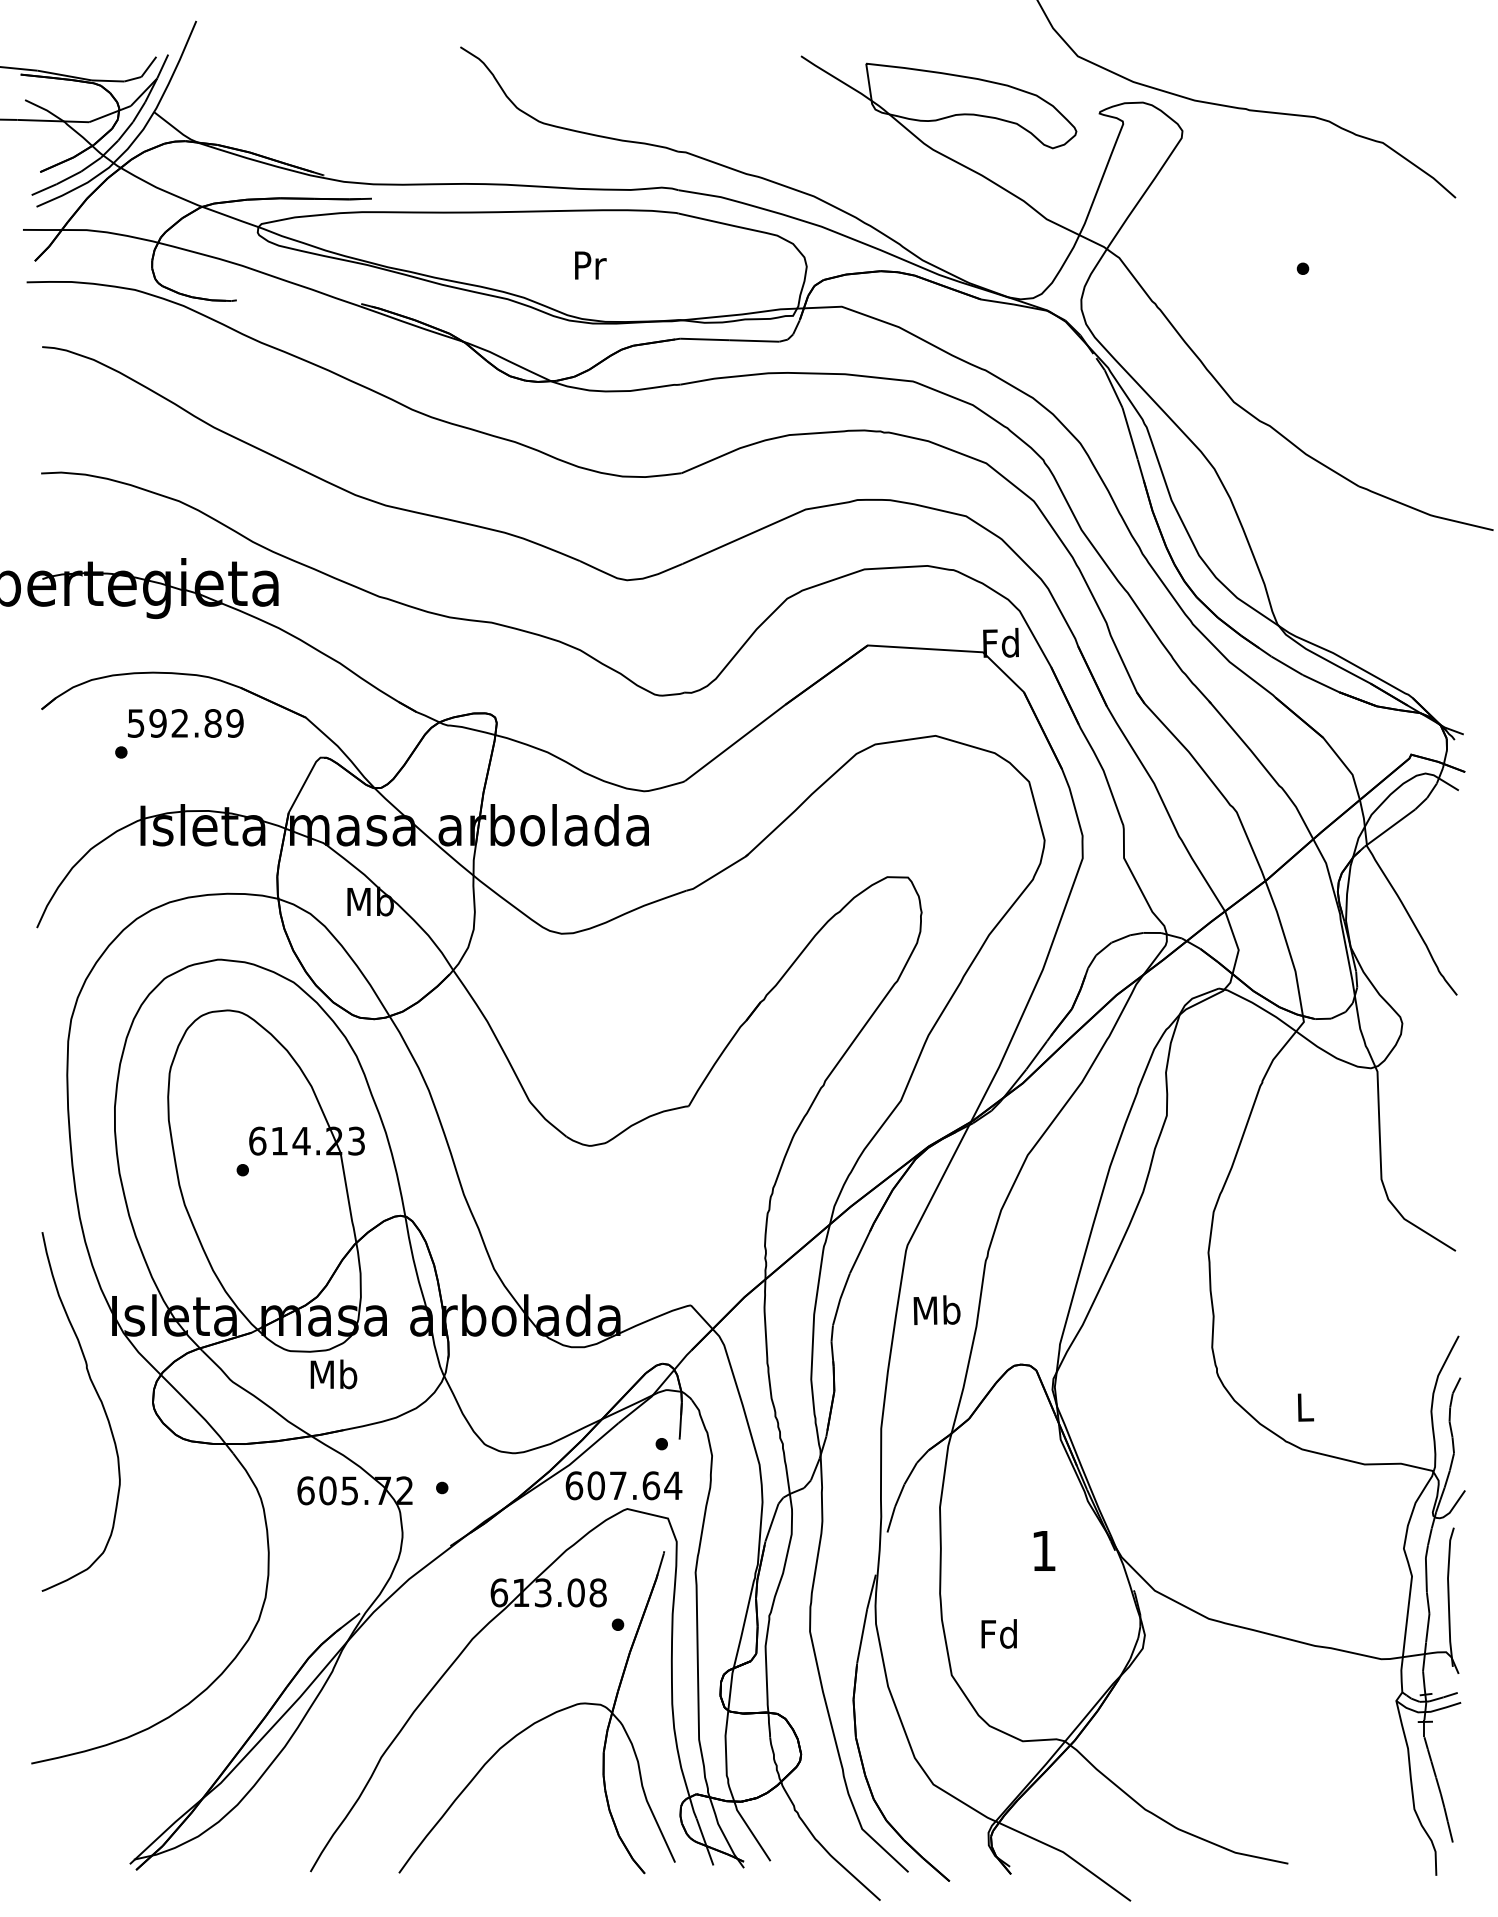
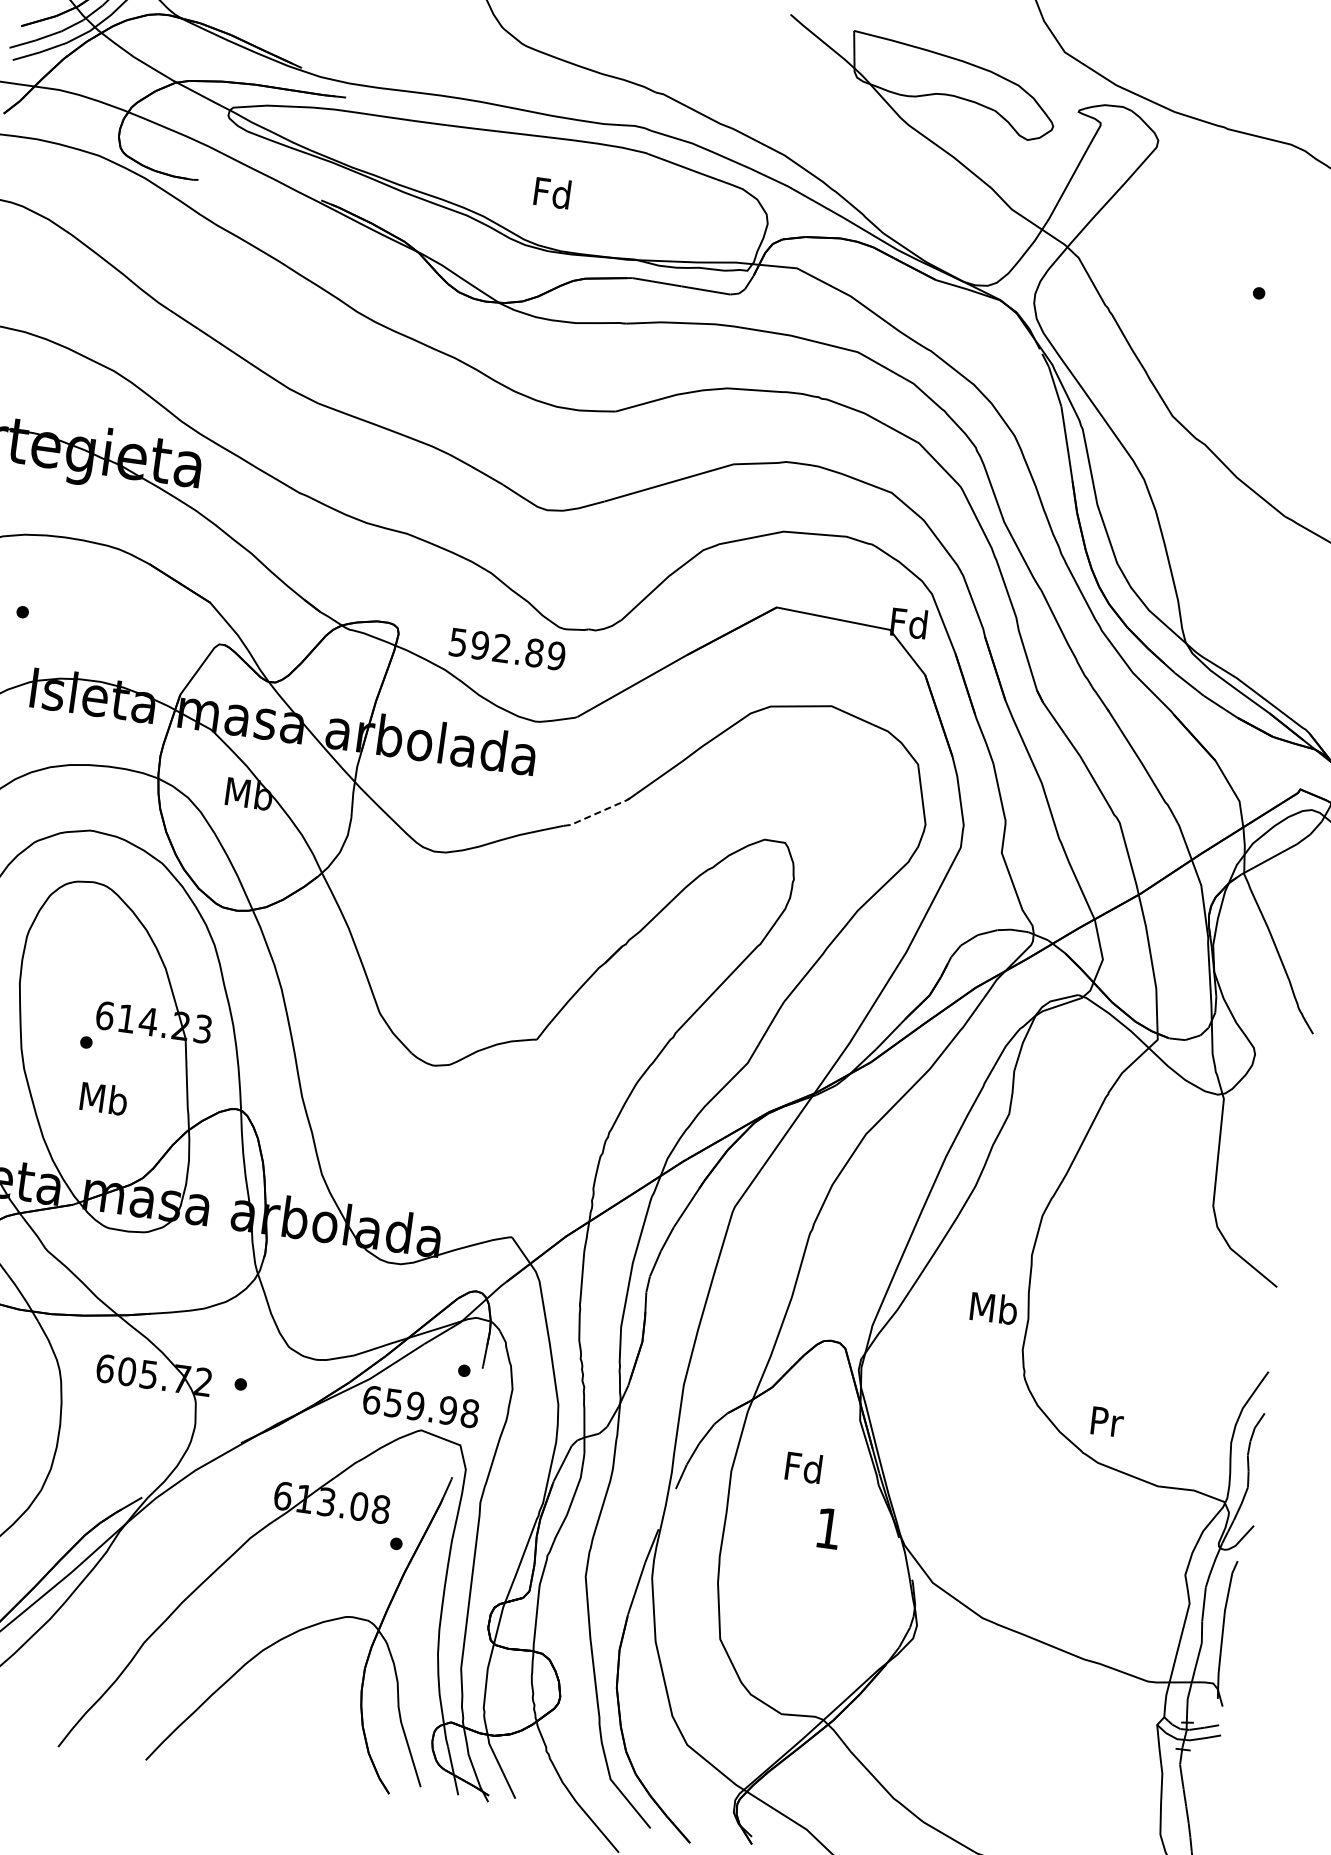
text: (588, 264) -> (551, 192), Pr -> Fd
text: (185, 723) -> (507, 649), moved
line: (717, 873) -> (596, 813), solid -> dashed
text: (936, 1309) -> (993, 1307), moved
text: (333, 1374) -> (103, 1098), moved
text: (1305, 1407) -> (1107, 1421), L -> Pr
text: (634, 1485) -> (431, 1408), 607.64 -> 659.98
text: (998, 1633) -> (803, 1467), moved

